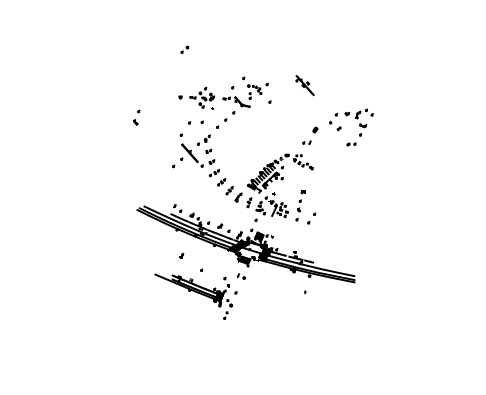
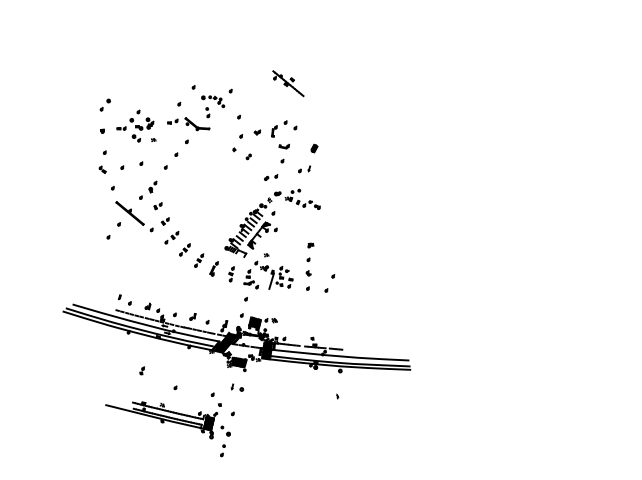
part: (184, 49) -> (104, 104), moved
part: (136, 117) -> (102, 162), moved
part: (359, 126) -> (278, 148), moved

